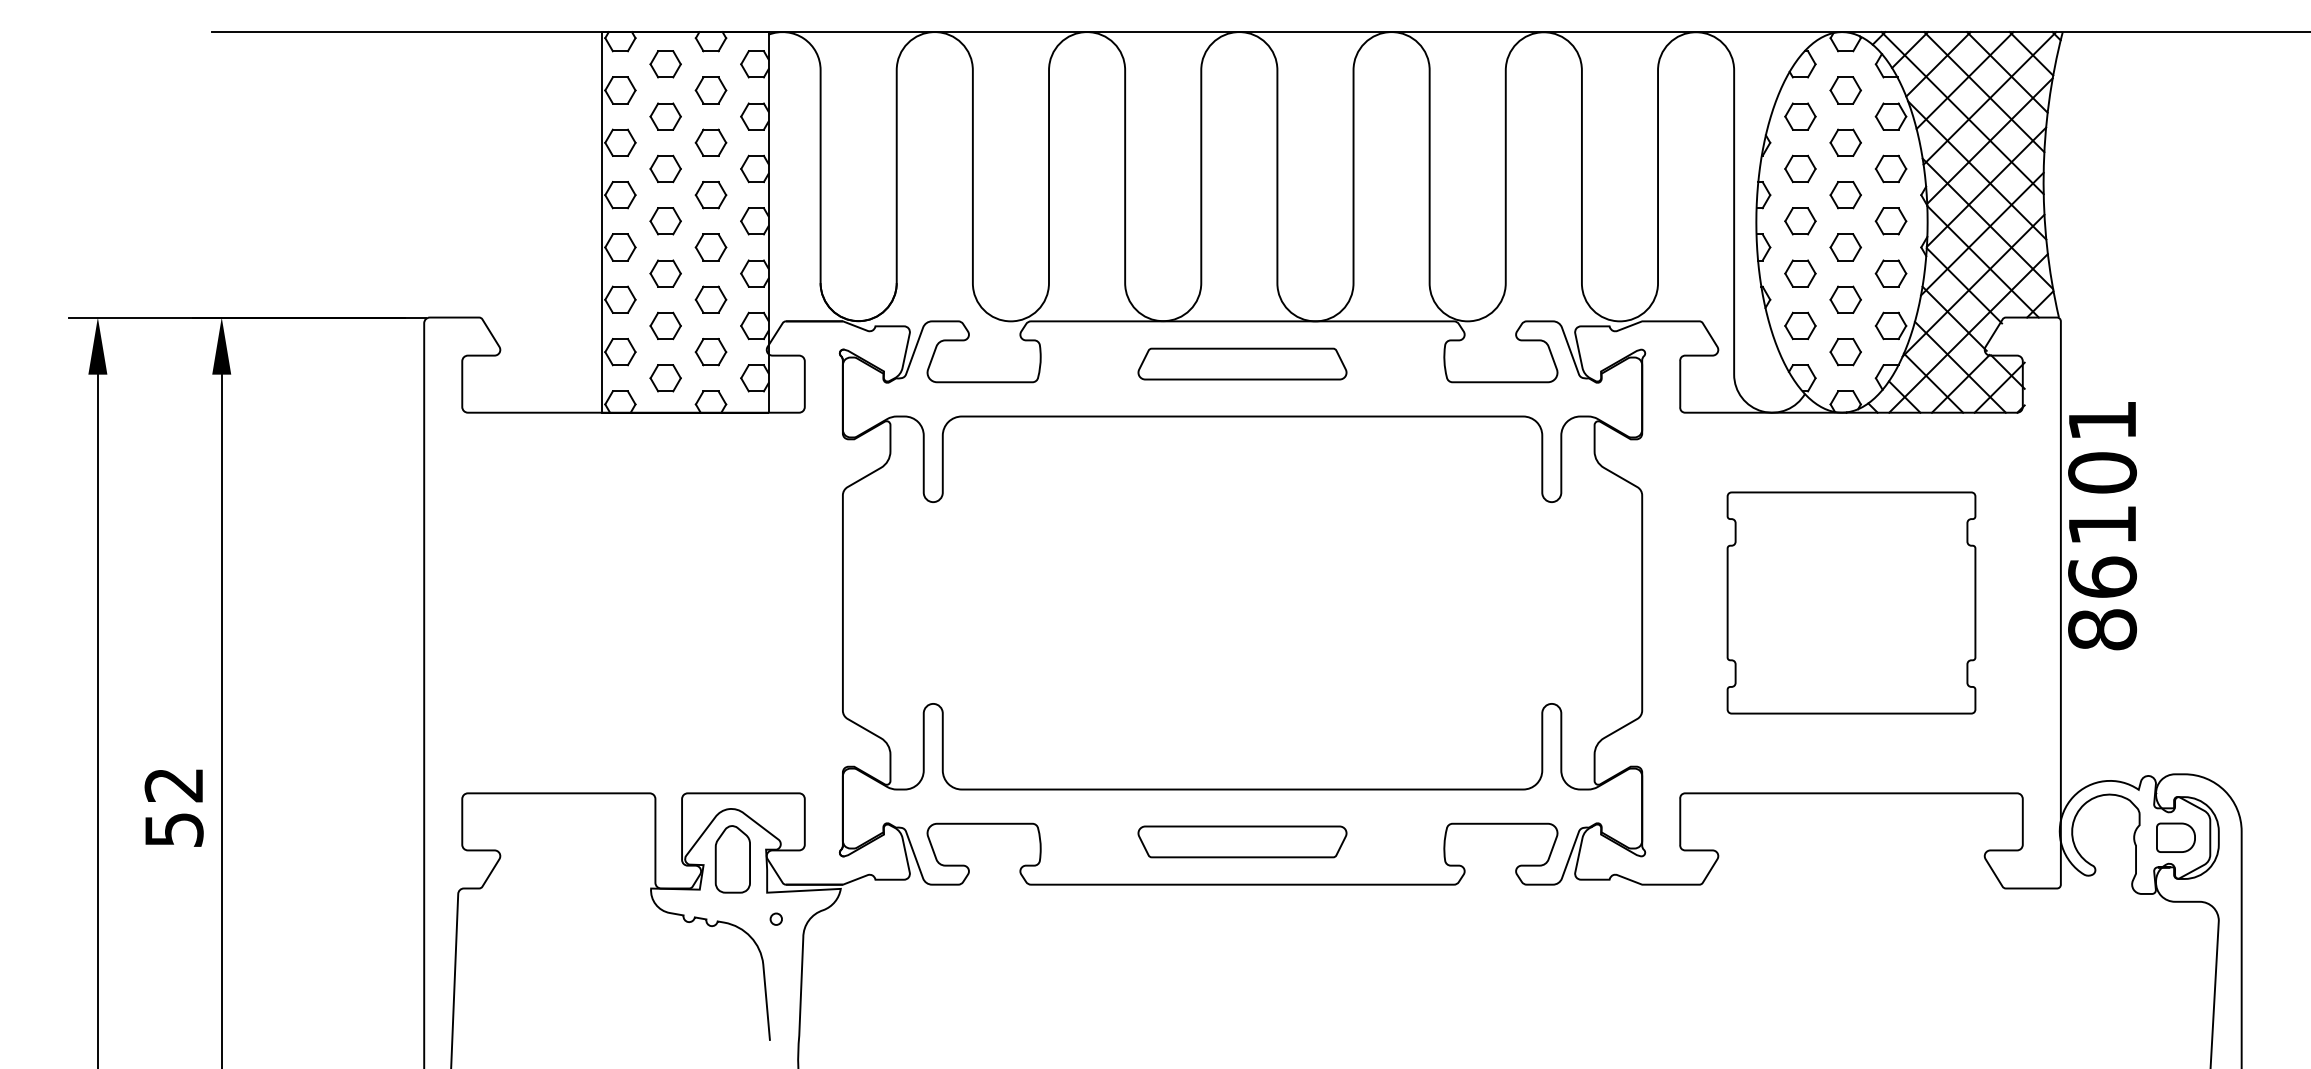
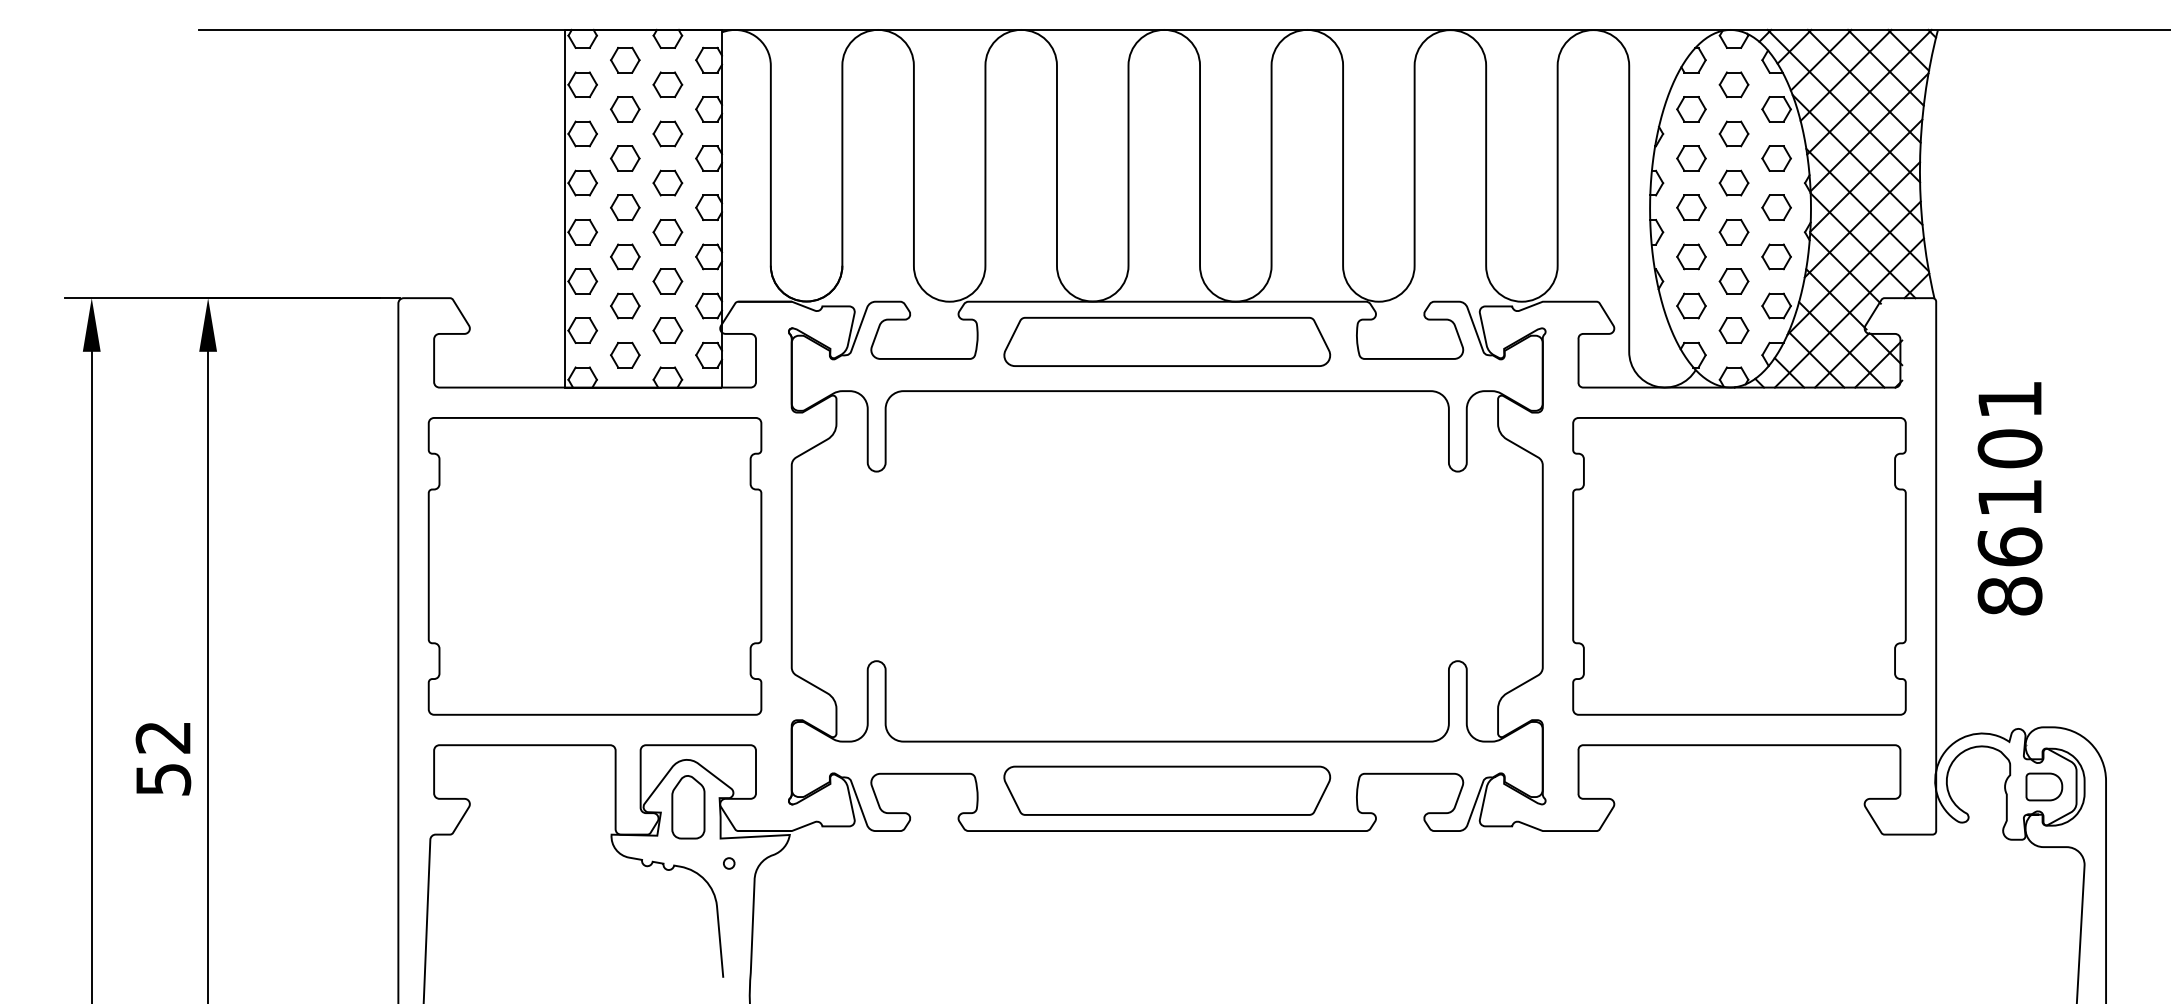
part: (1242, 363) -> (1167, 341), size x1.67
text: (2102, 526) -> (2010, 499), moved
part: (633, 602) -> (595, 565), added
part: (1851, 602) -> (1739, 565), size x1.43
part: (1242, 841) -> (1167, 790), size x1.67

